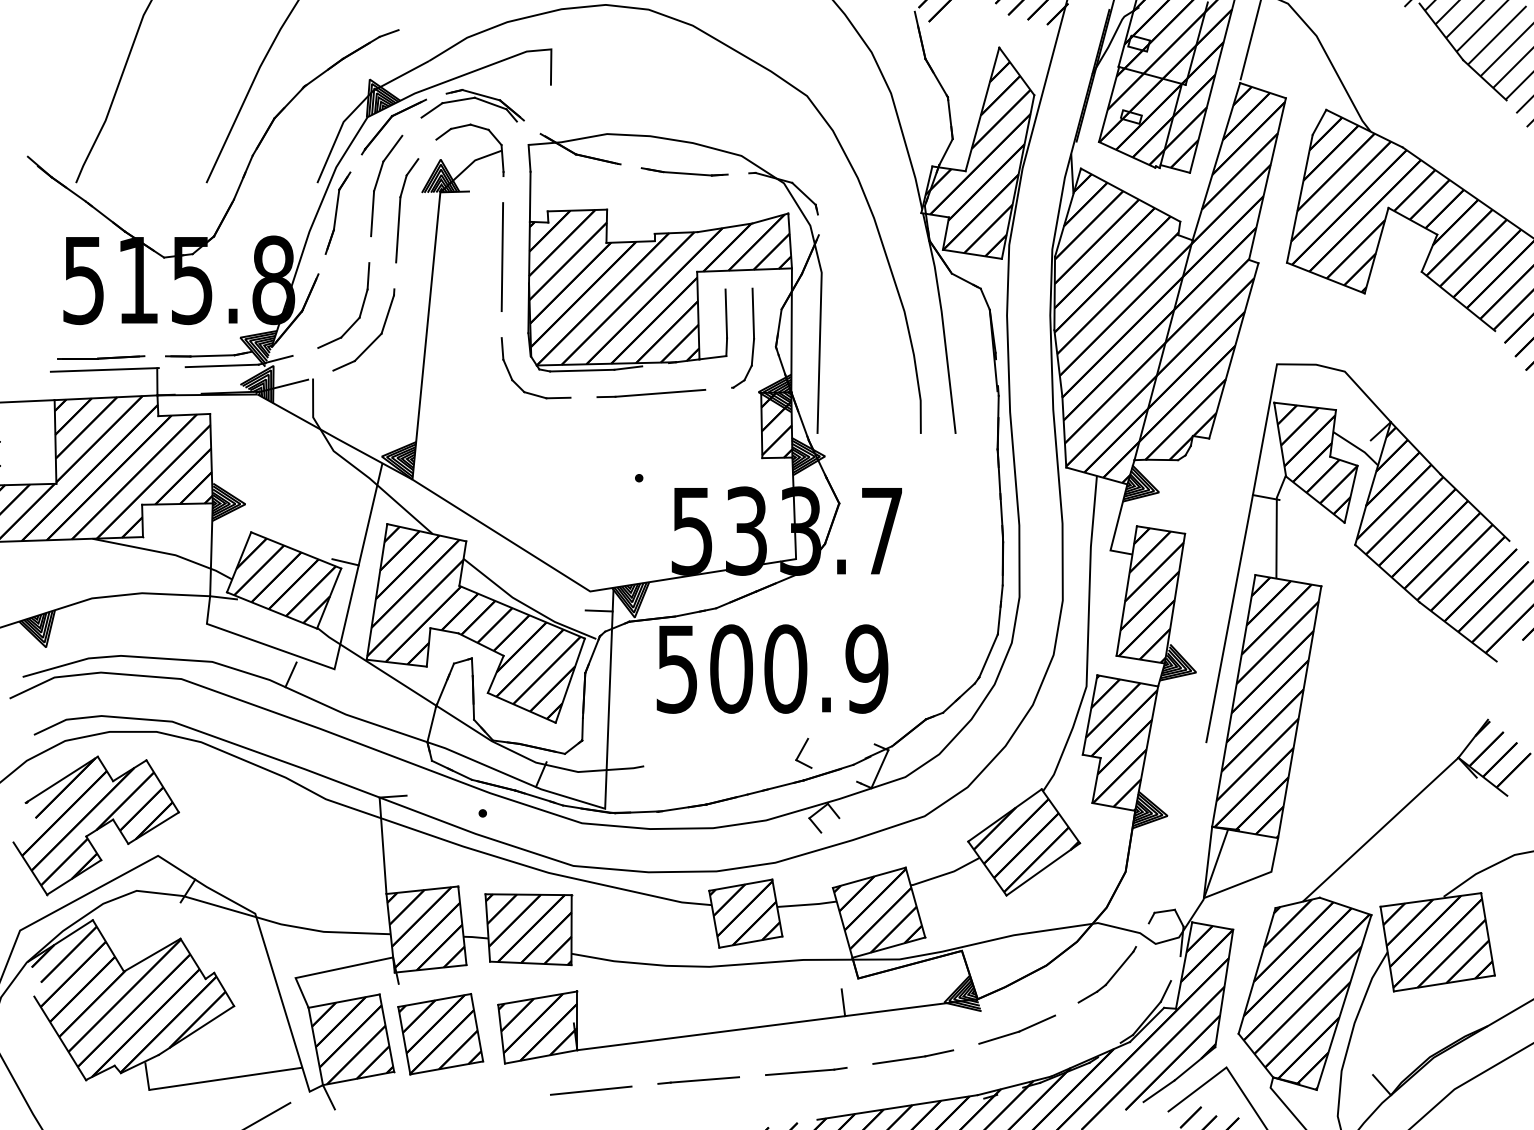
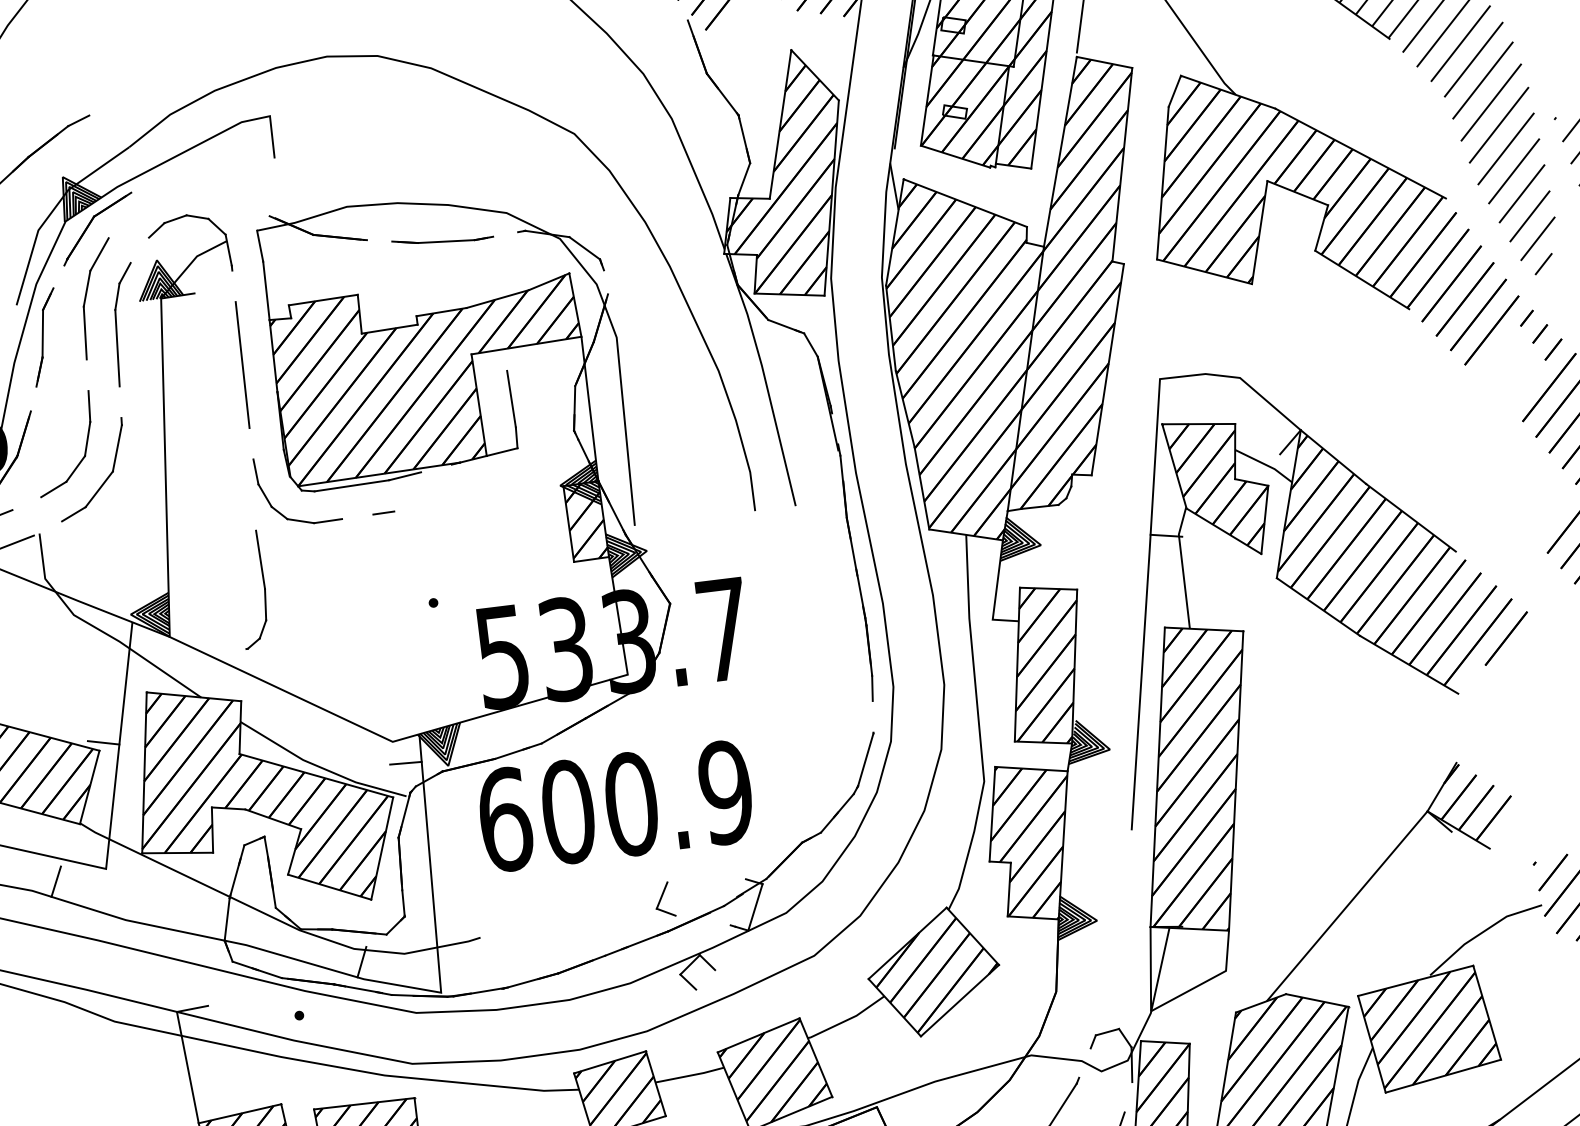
part: (472, 105) -> (186, 192), removed
part: (753, 337) -> (264, 587), moved
line: (660, 392) -> (446, 500), removed
line: (999, 617) -> (873, 713), removed
text: (677, 668) -> (505, 819), 500.9 -> 600.9

